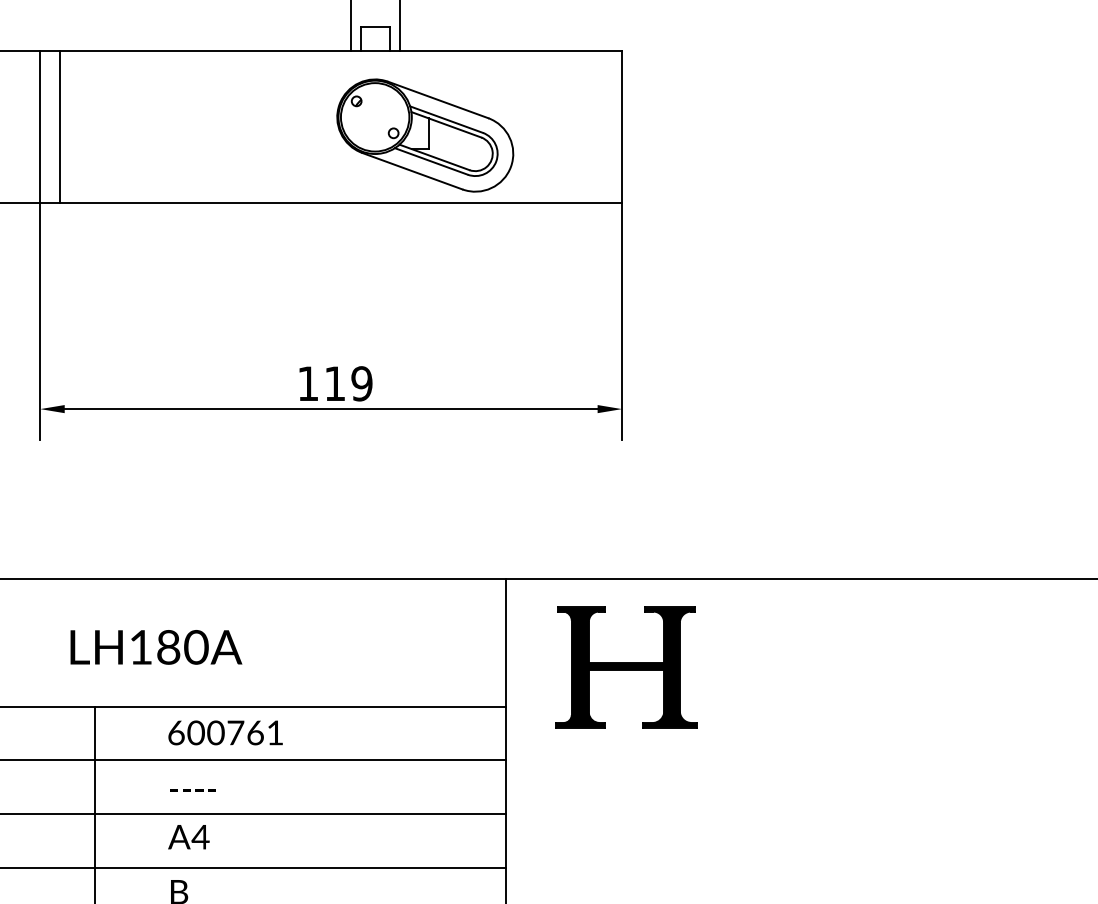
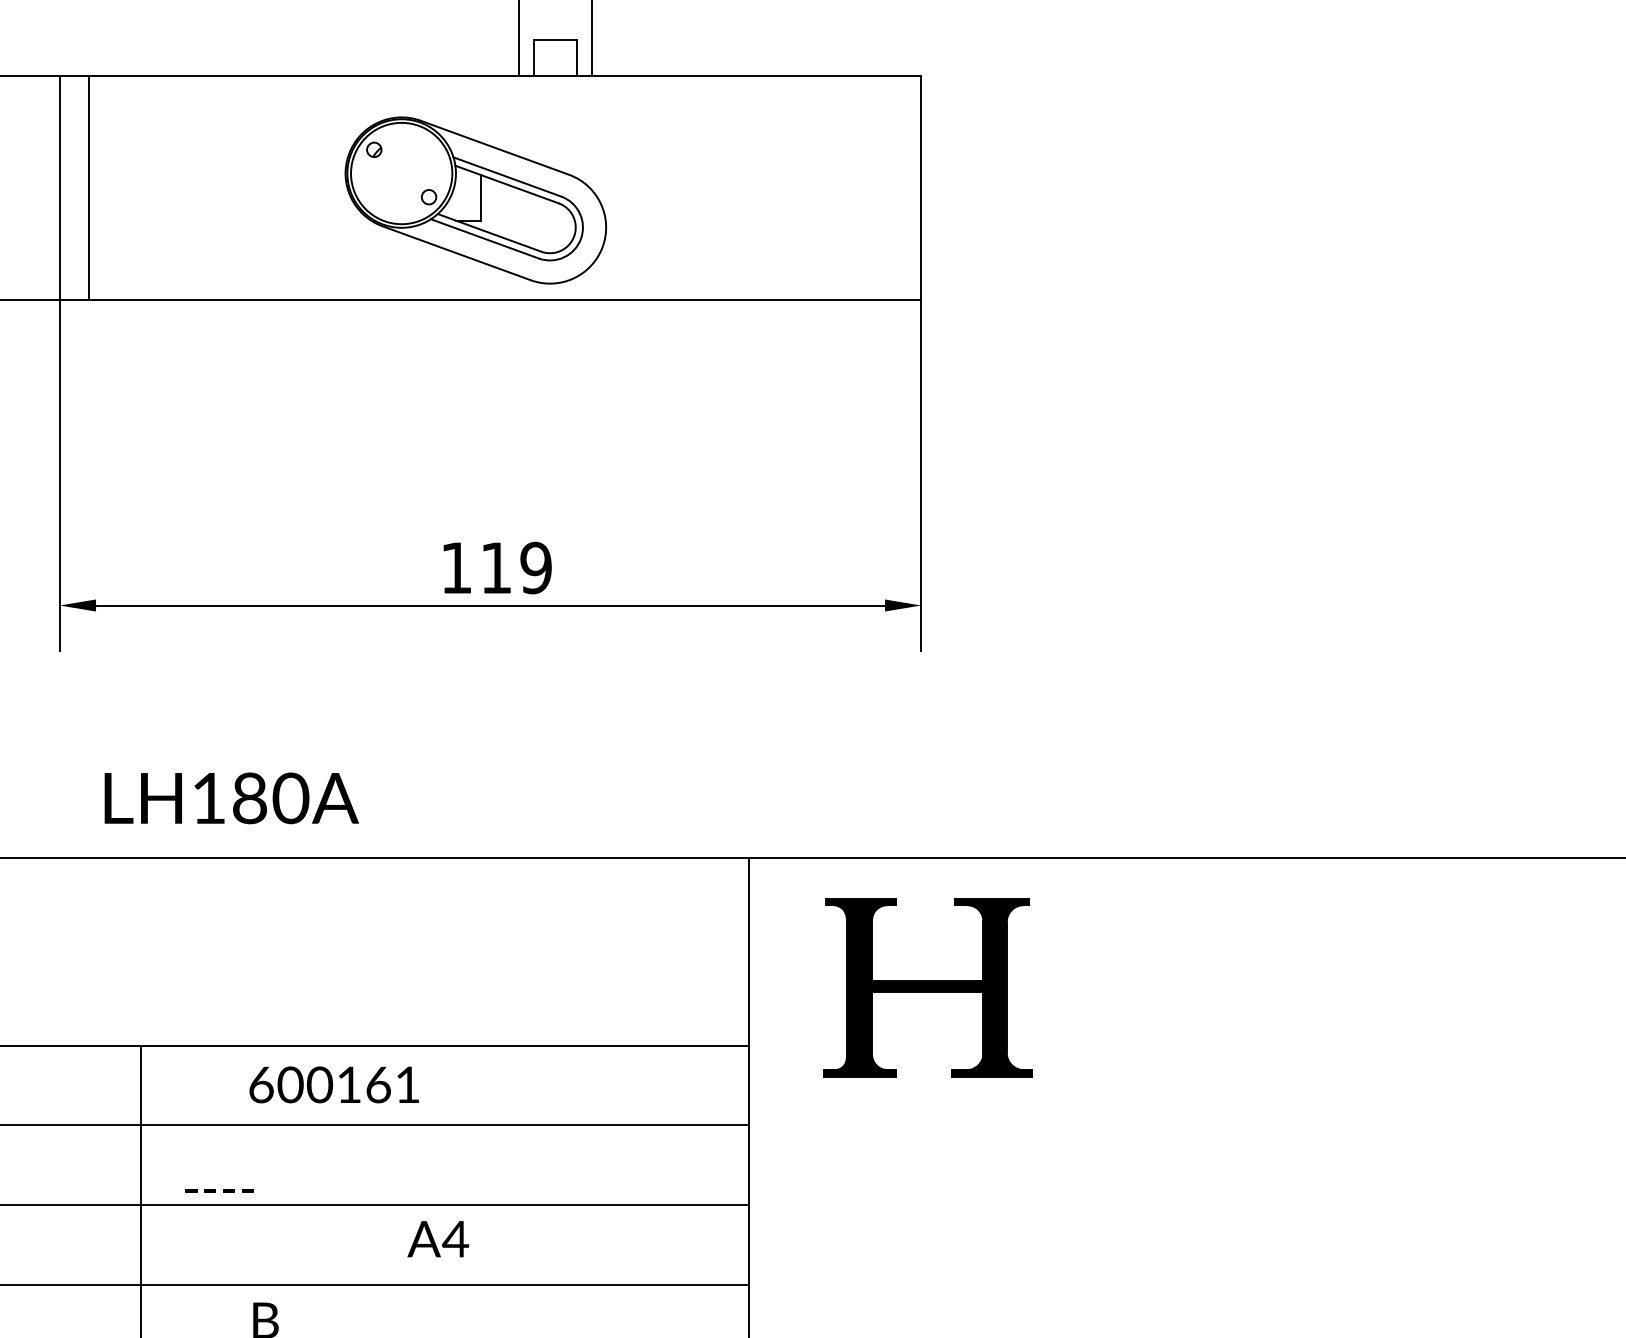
part: (425, 135) -> (476, 200), moved
text: (156, 647) -> (231, 798), moved
text: (235, 732) -> (348, 1084), 600761 -> 600161
text: (192, 790) -> (218, 1190), moved
text: (188, 837) -> (437, 1239), moved

